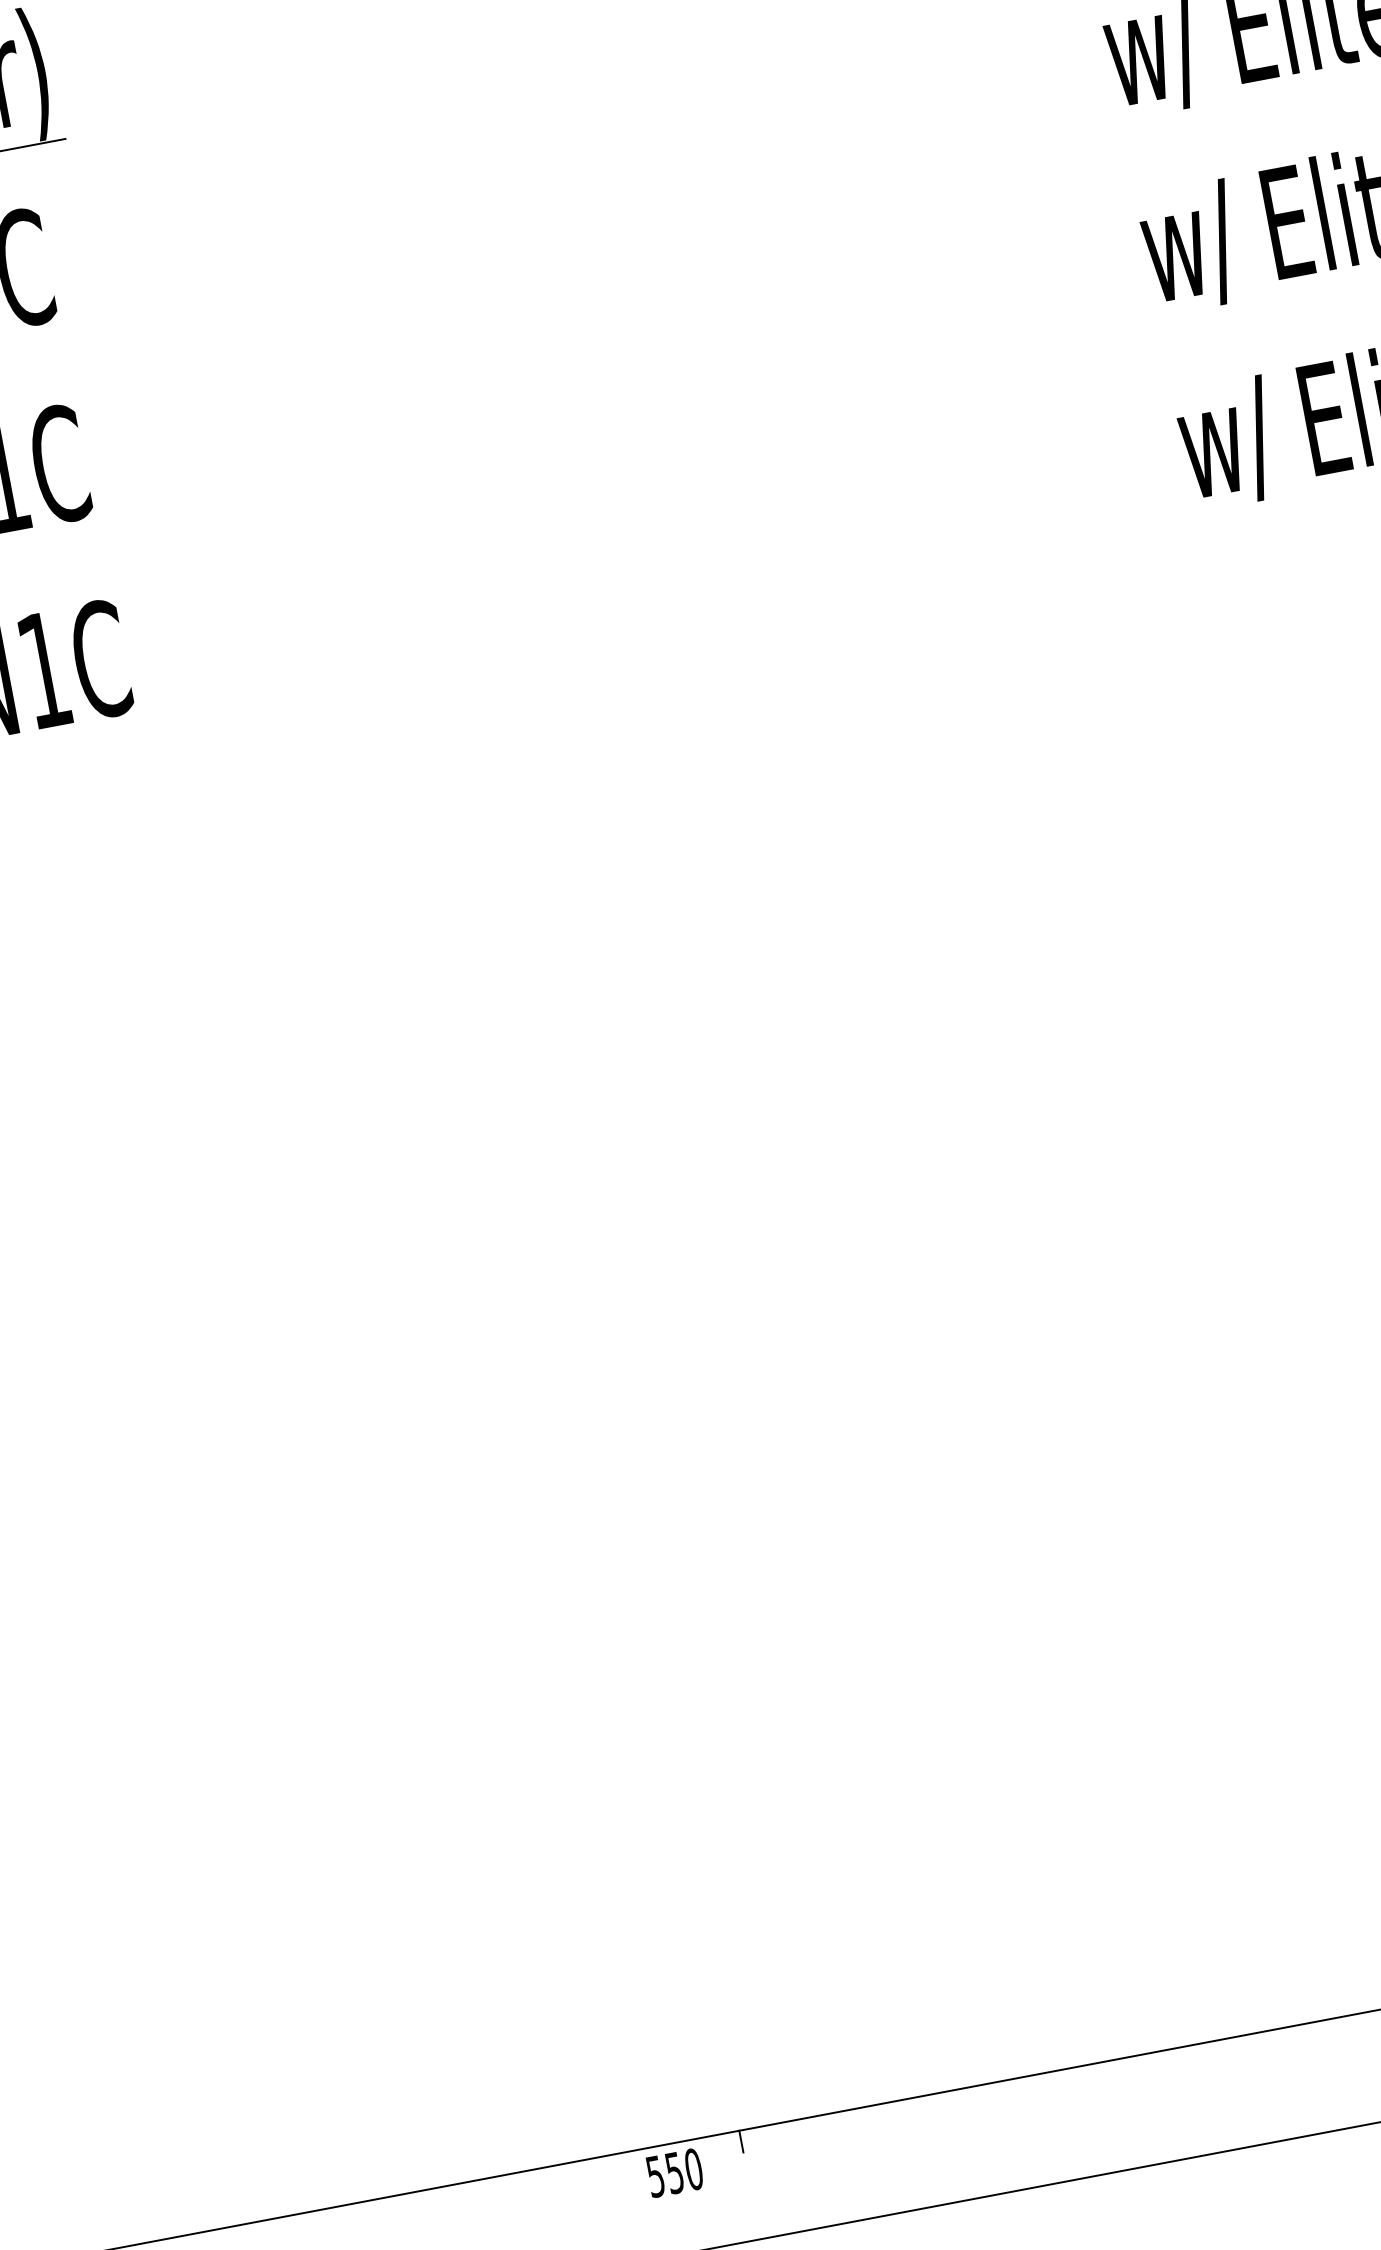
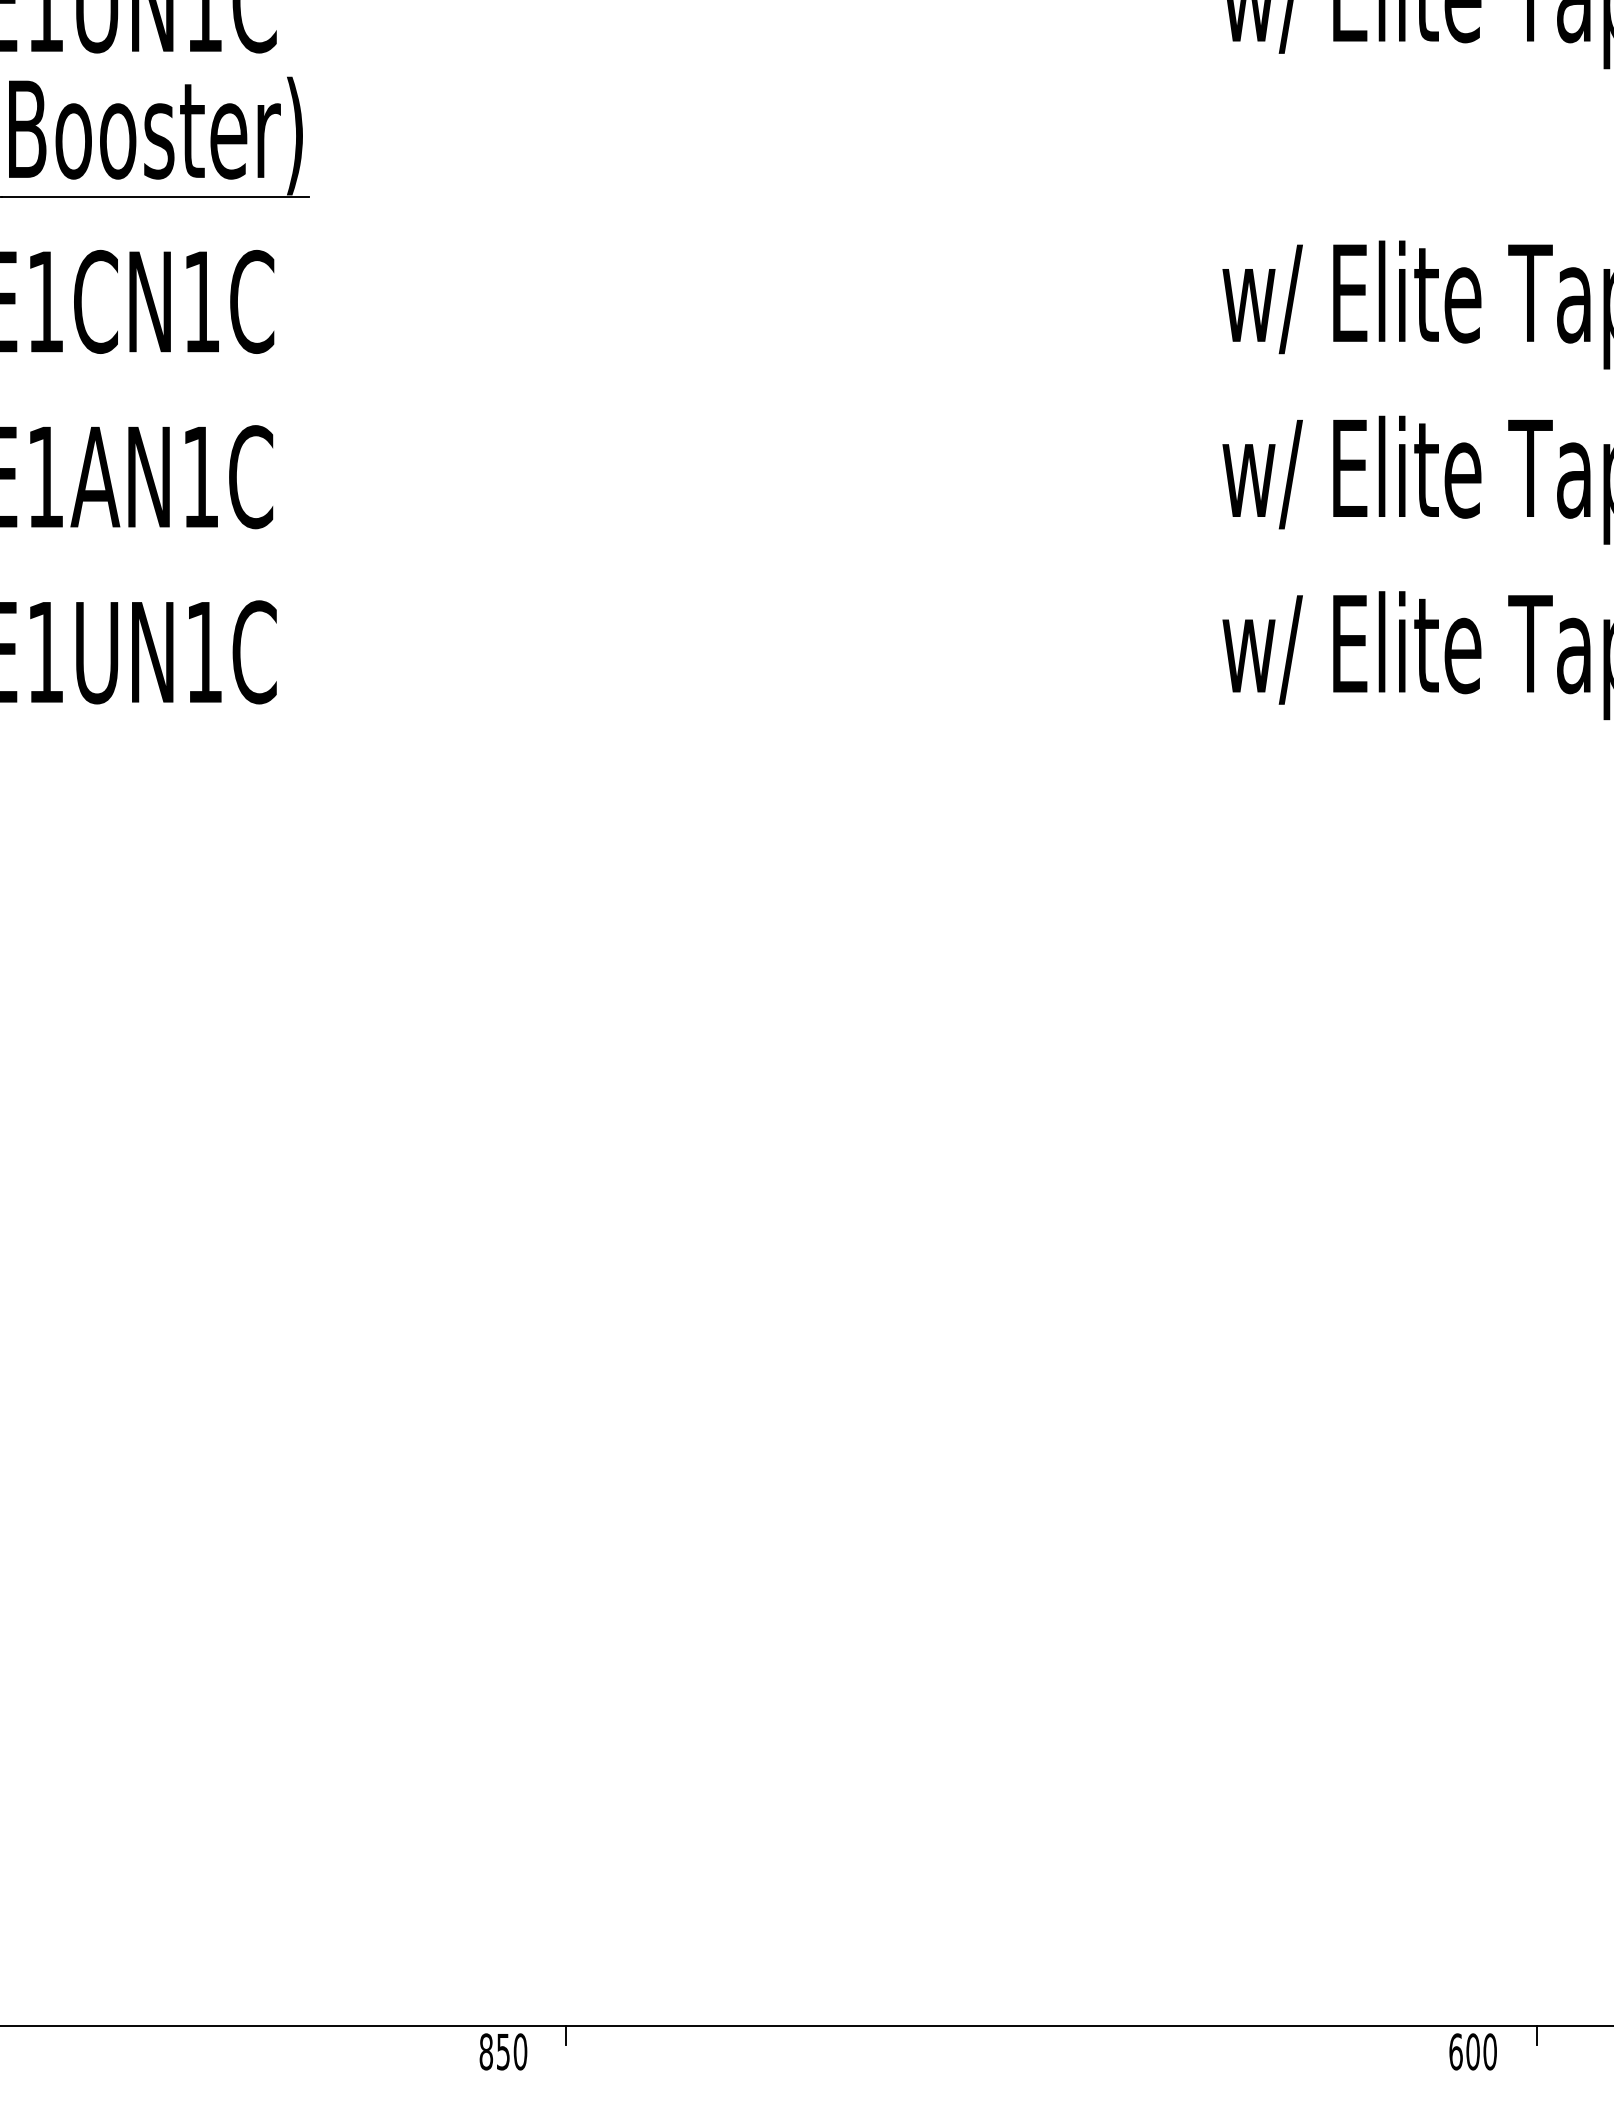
text: (655, 2176) -> (486, 2051), 550 -> 850

